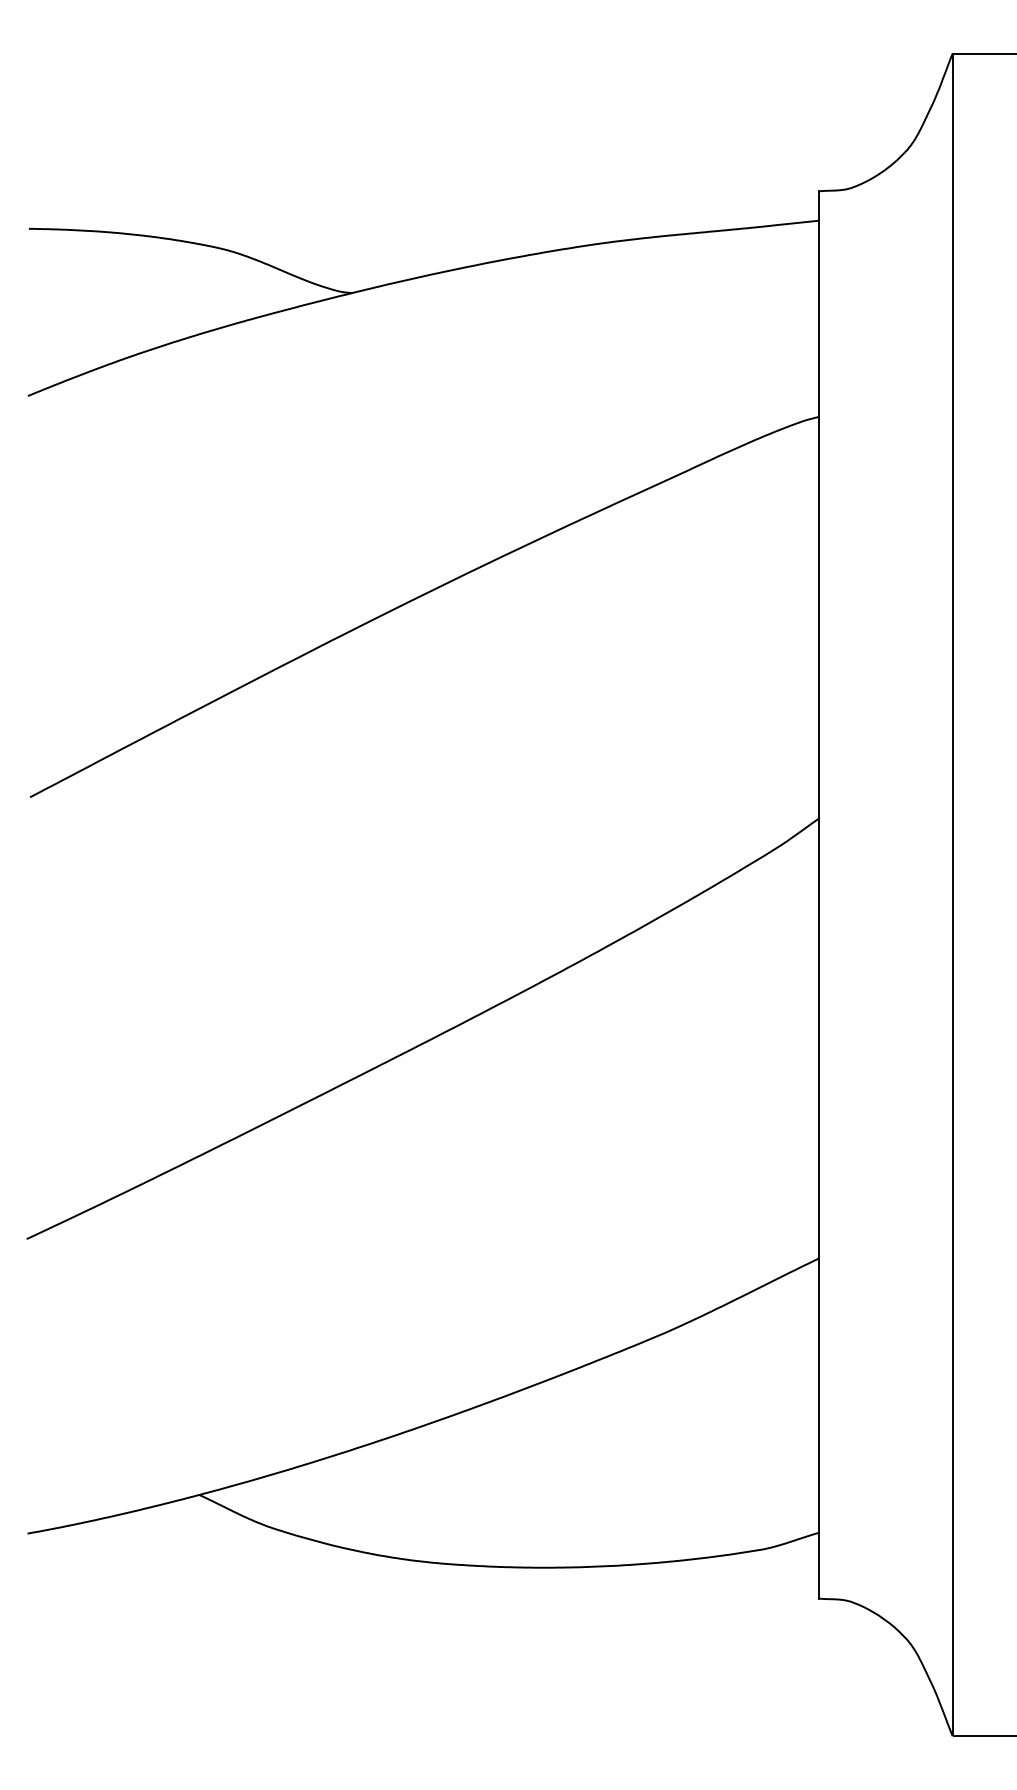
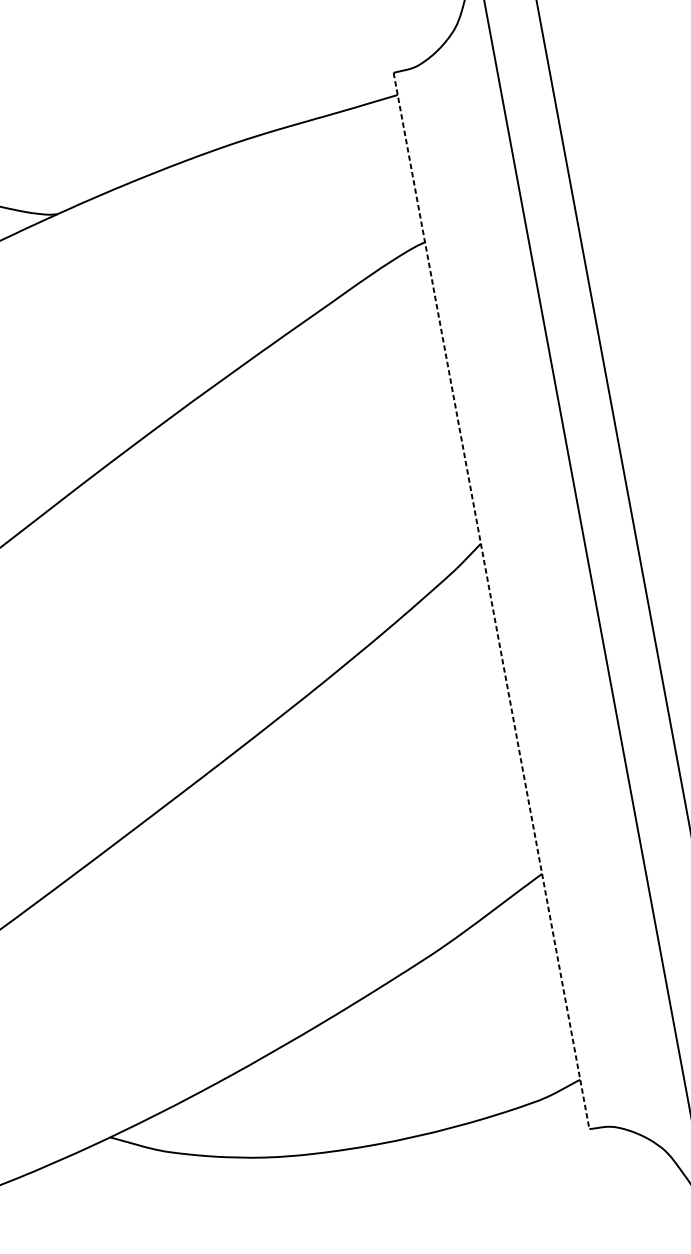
line: (818, 894) -> (491, 600), solid -> dashed

